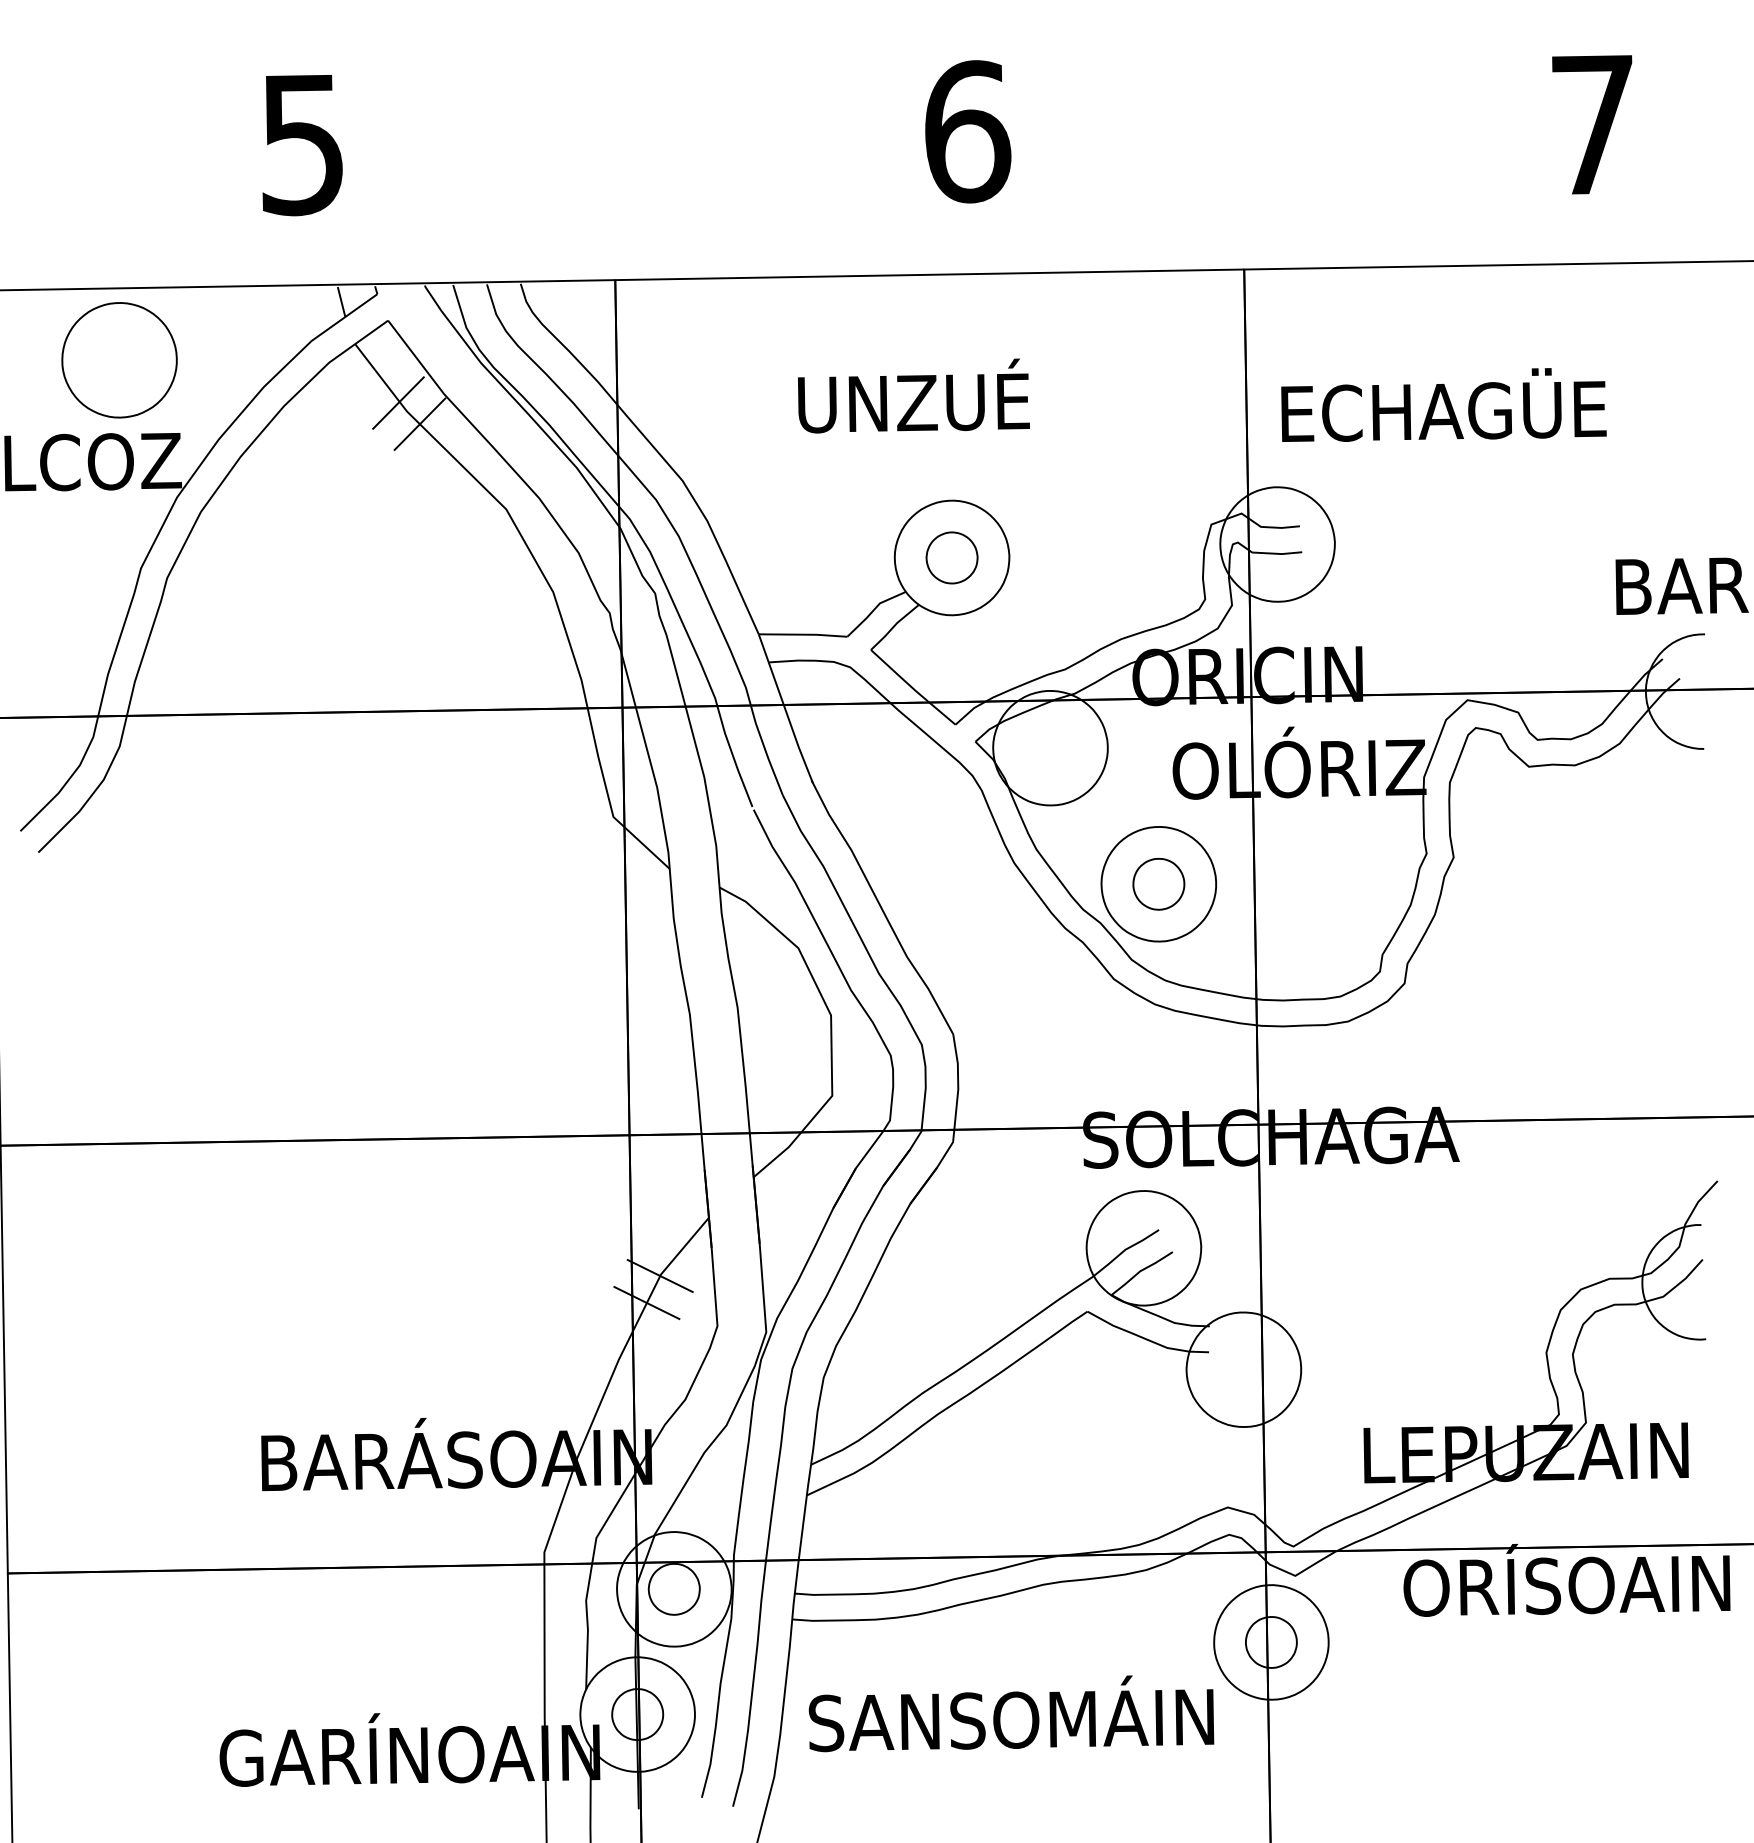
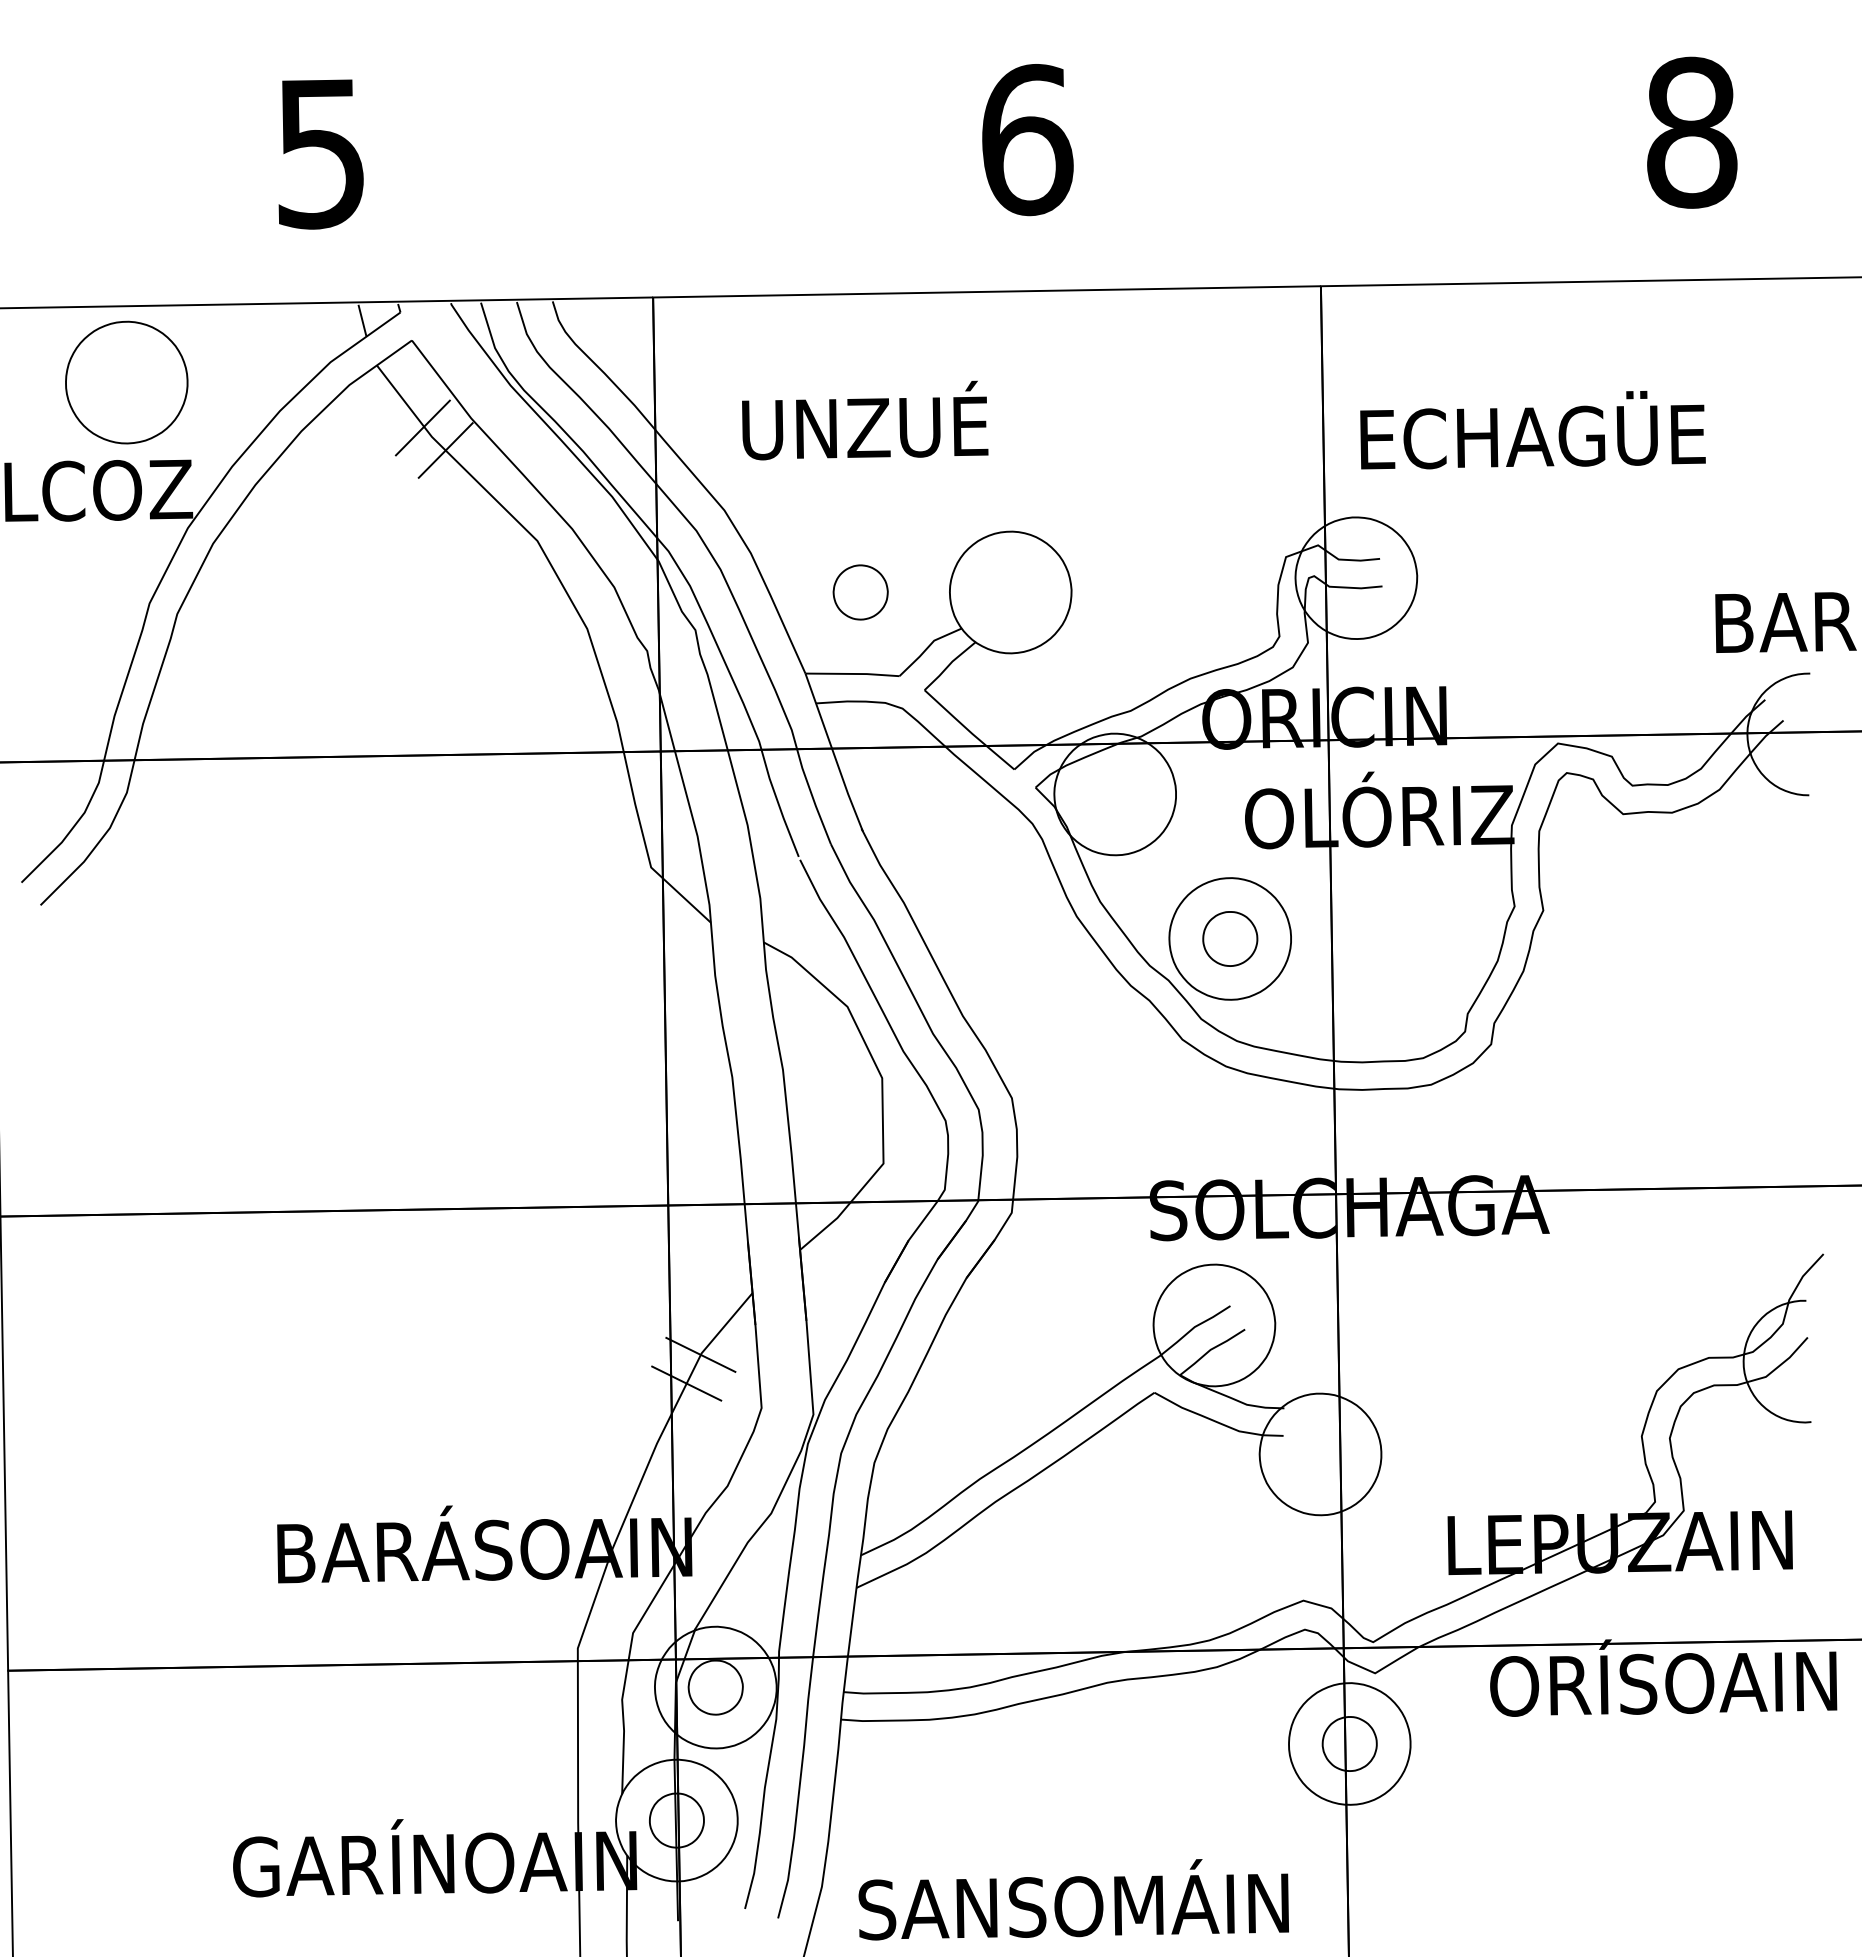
text: (1594, 124) -> (1692, 132), 7 -> 8
text: (914, 395) -> (865, 420), moved
part: (951, 557) -> (860, 592), moved
text: (1011, 1713) -> (1073, 1899), moved

